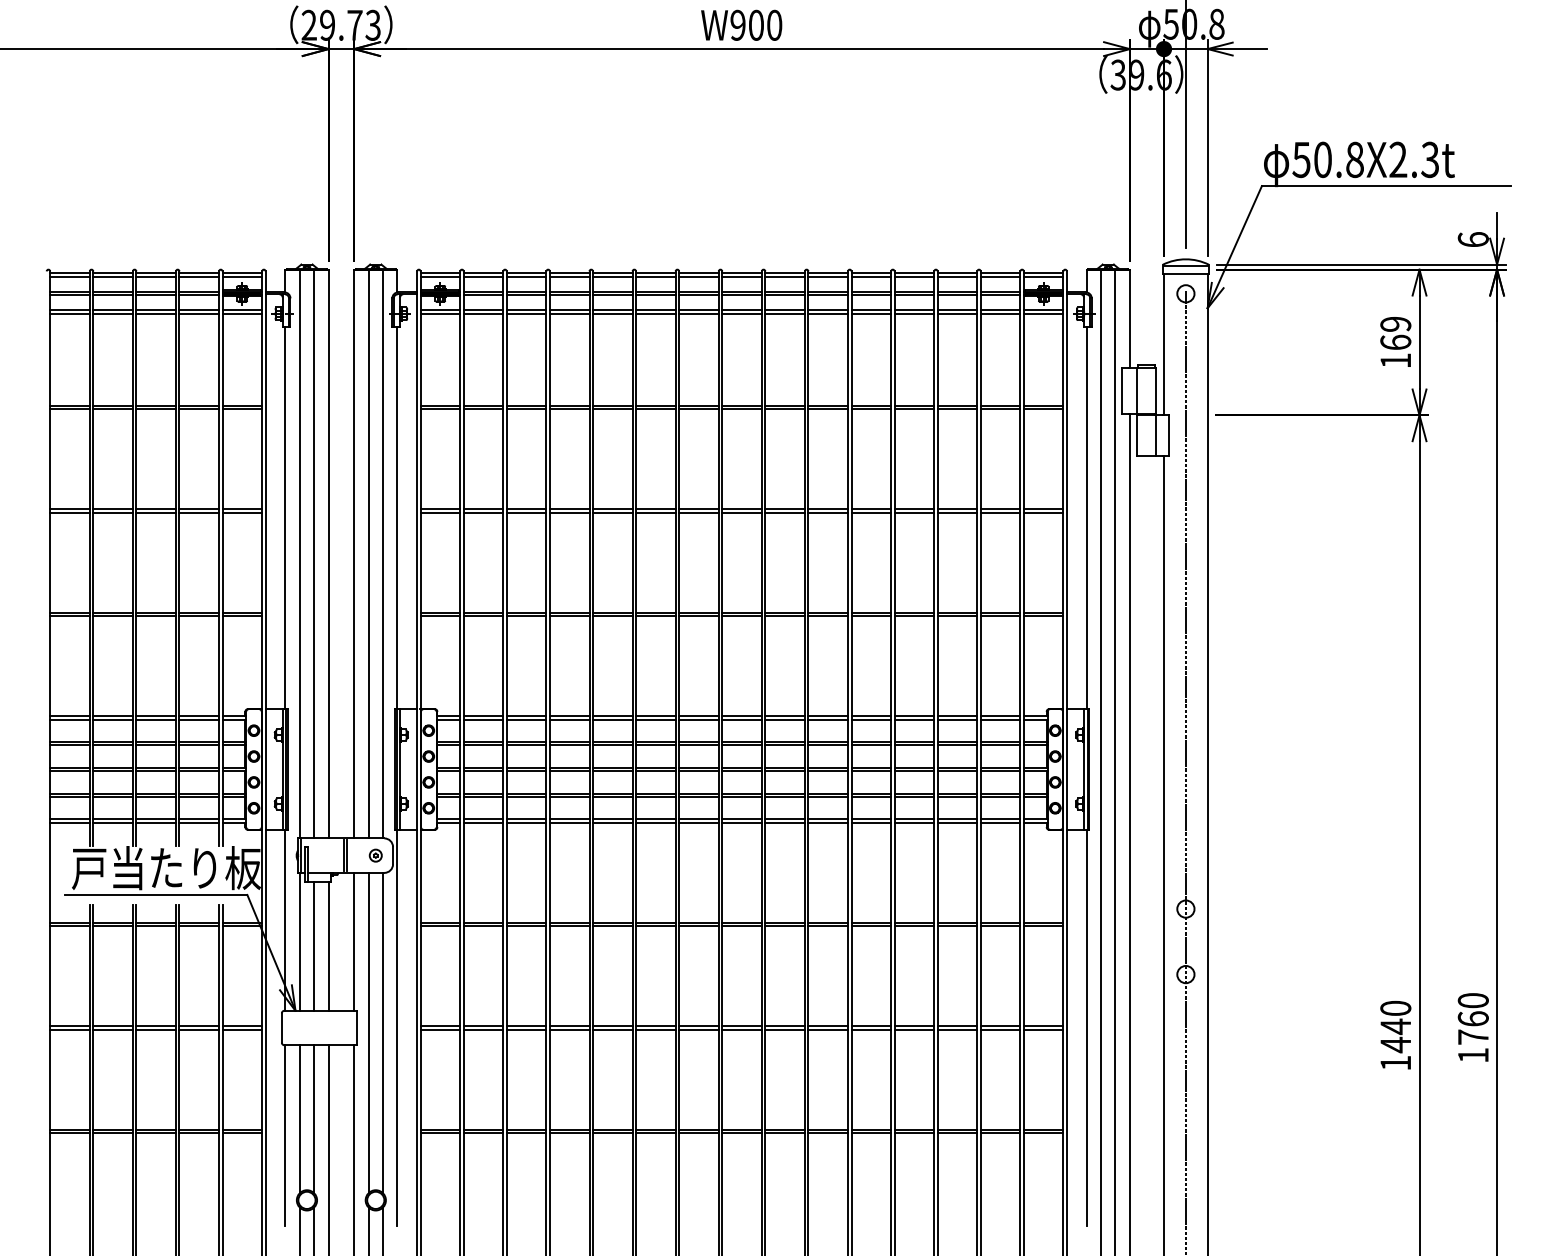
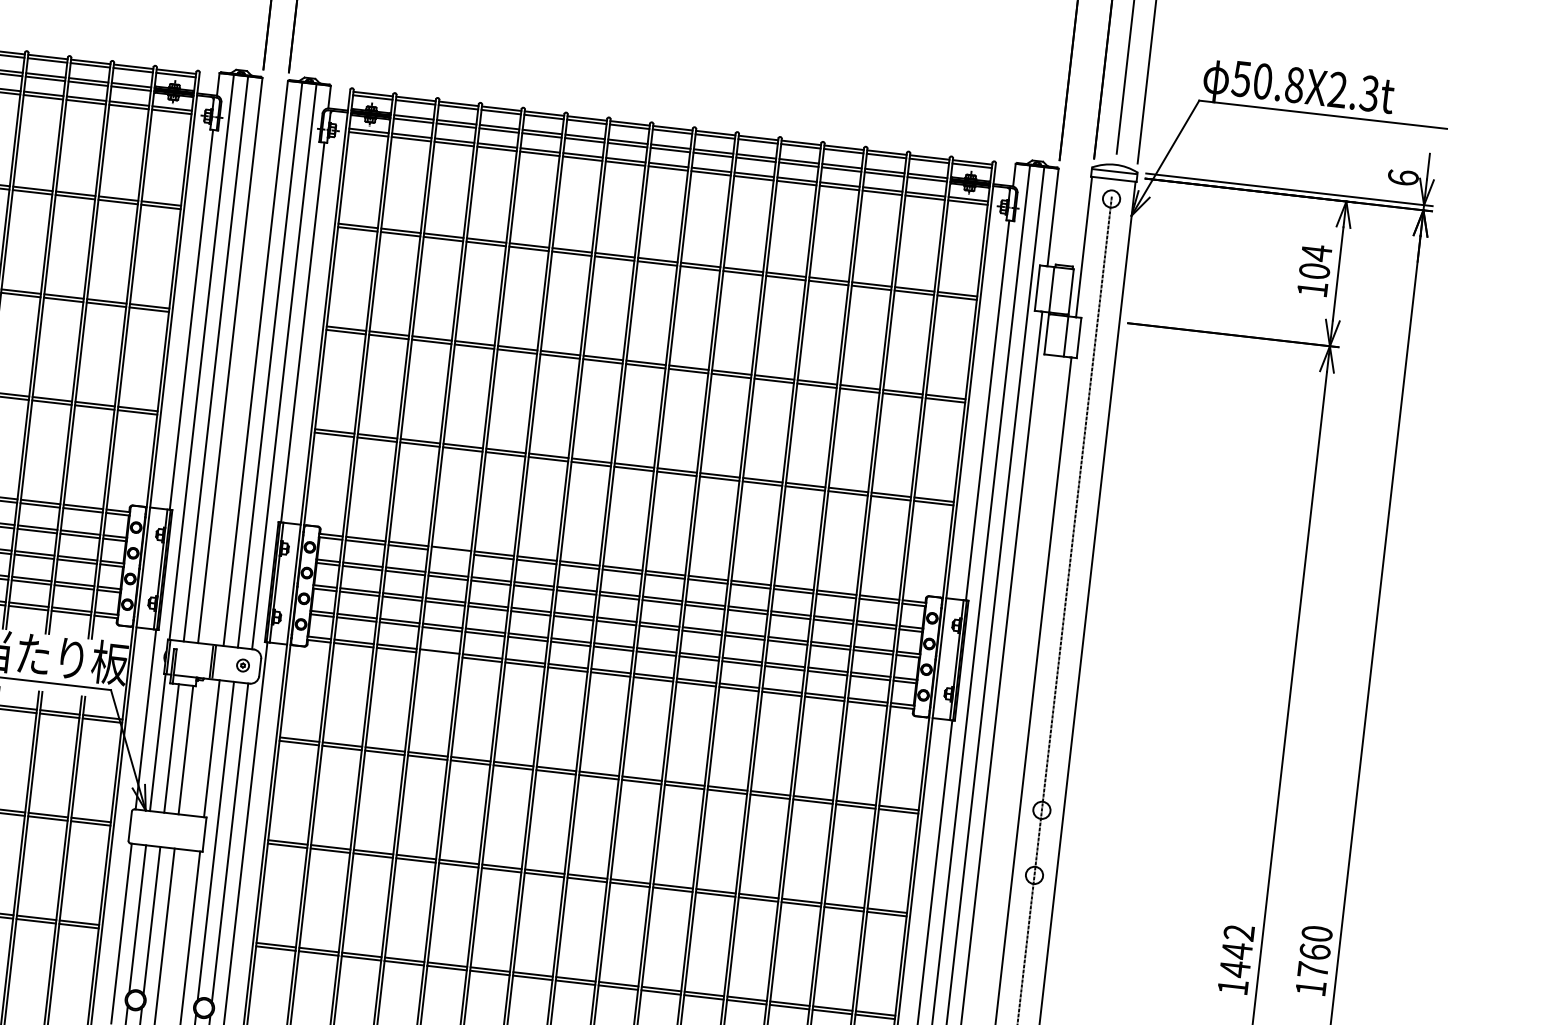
text: (1395, 332) -> (1315, 261), 169 -> 104
line: (569, 719) -> (450, 552), removed
line: (569, 822) -> (439, 654), removed
text: (1395, 1007) -> (1239, 931), 1440 -> 1442

